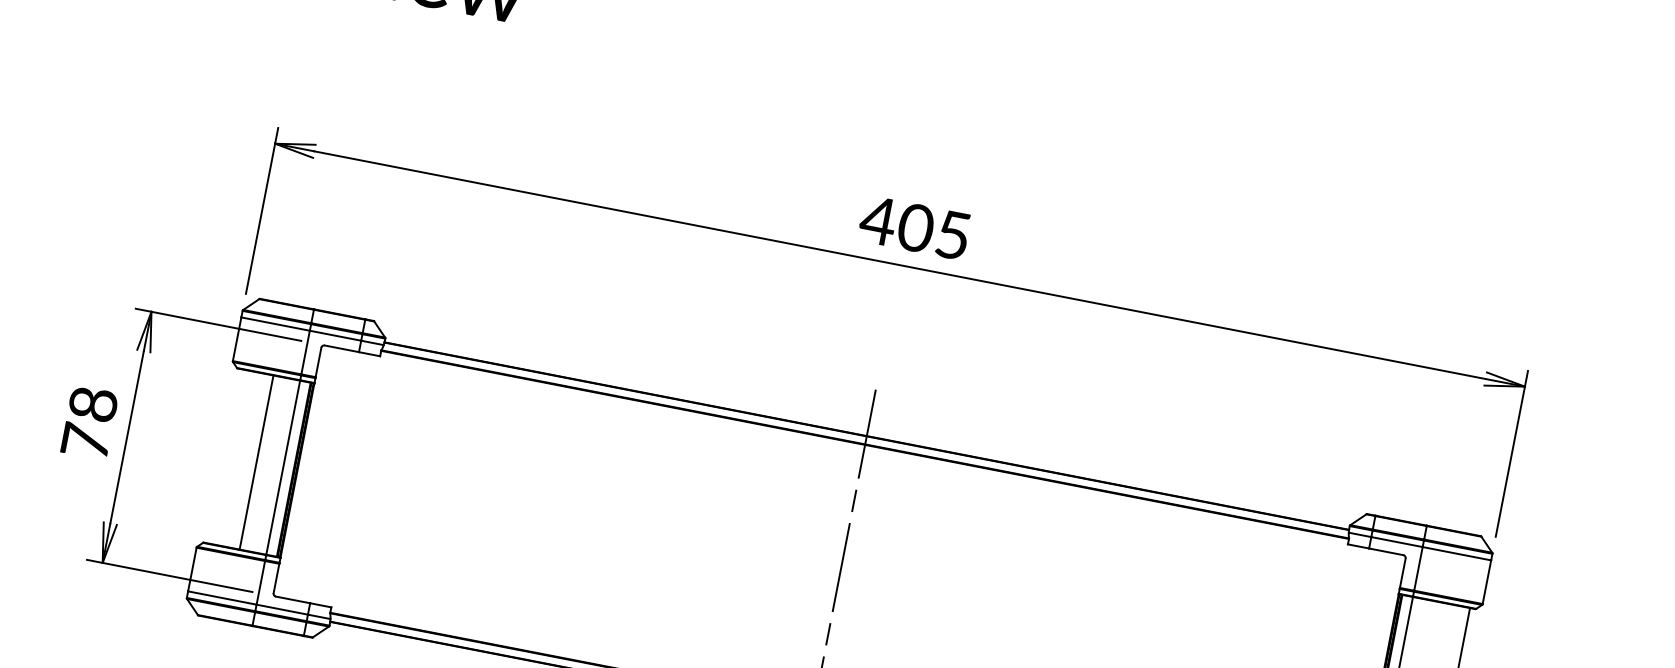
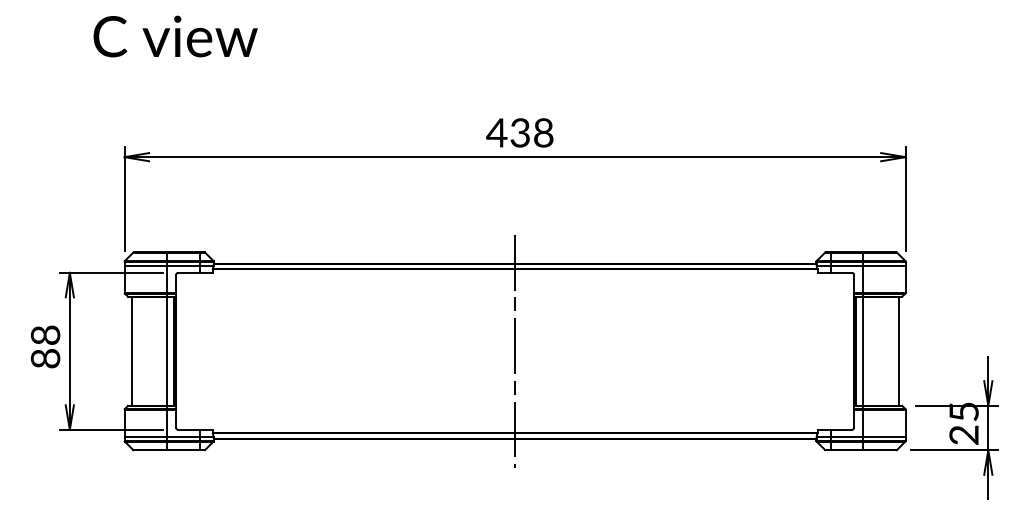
text: (933, 230) -> (531, 132), 405 -> 438
text: (85, 441) -> (45, 358), 78 -> 88
line: (256, 461) -> (131, 350), moved

